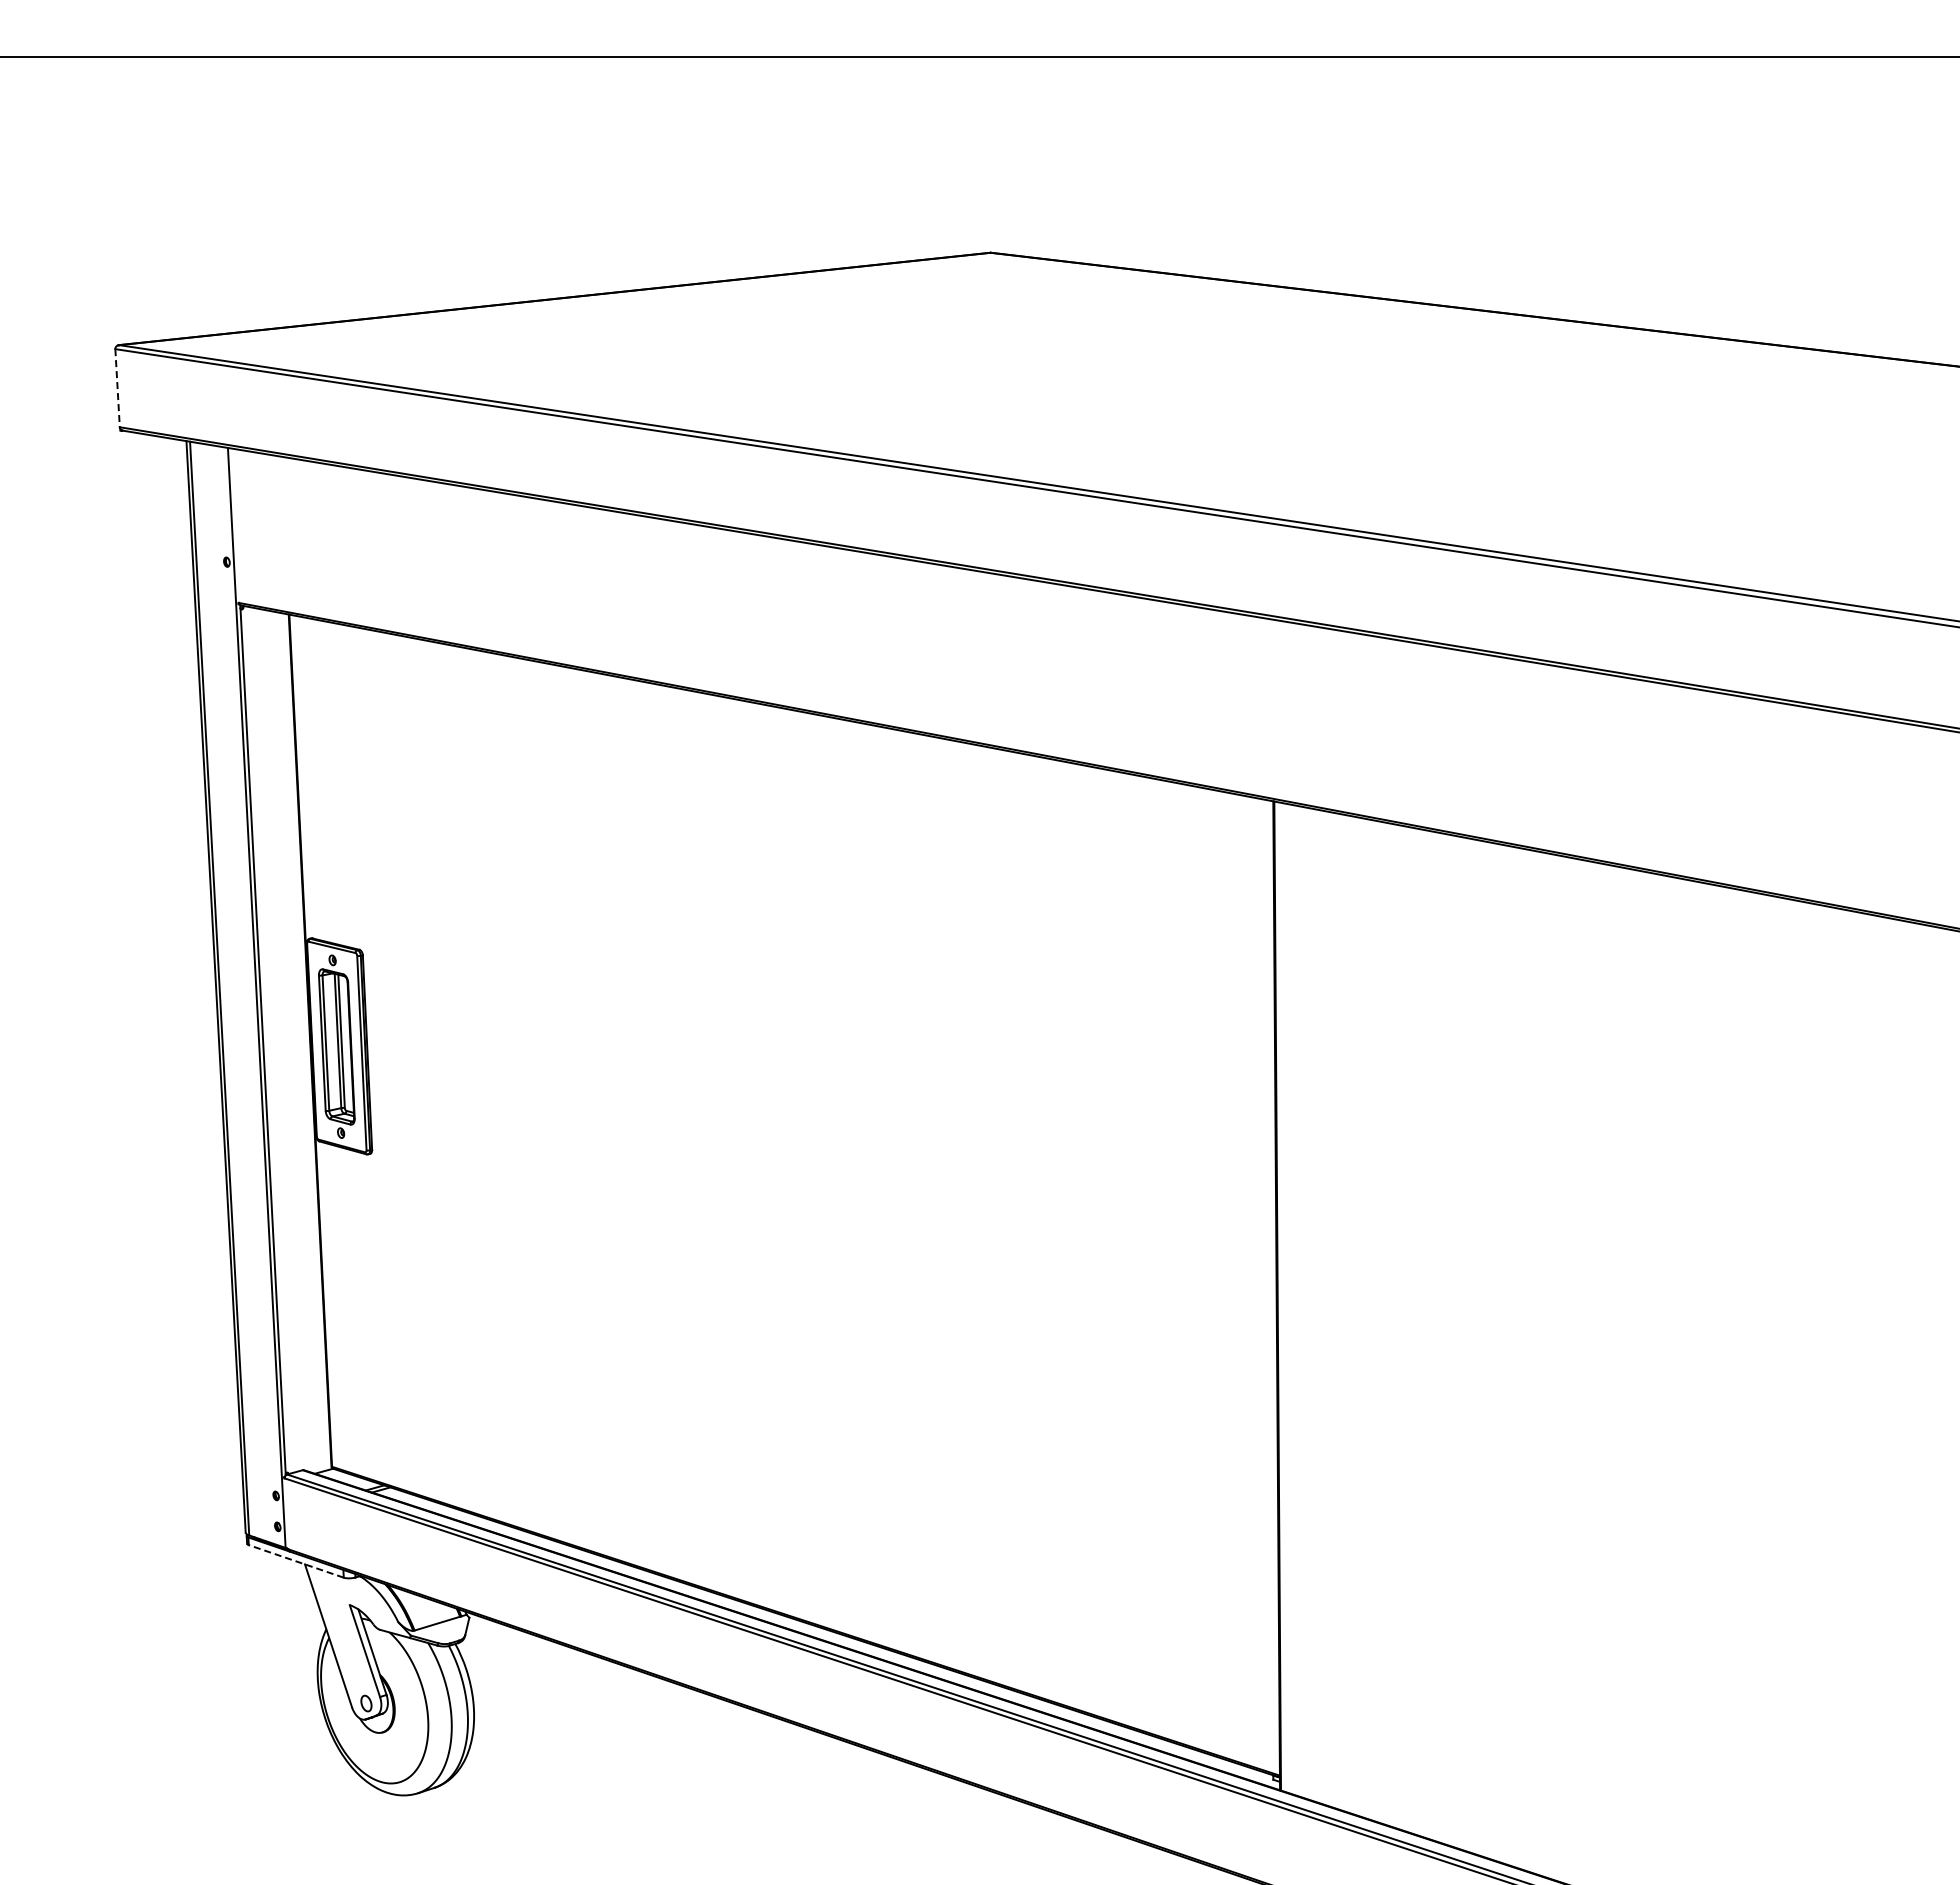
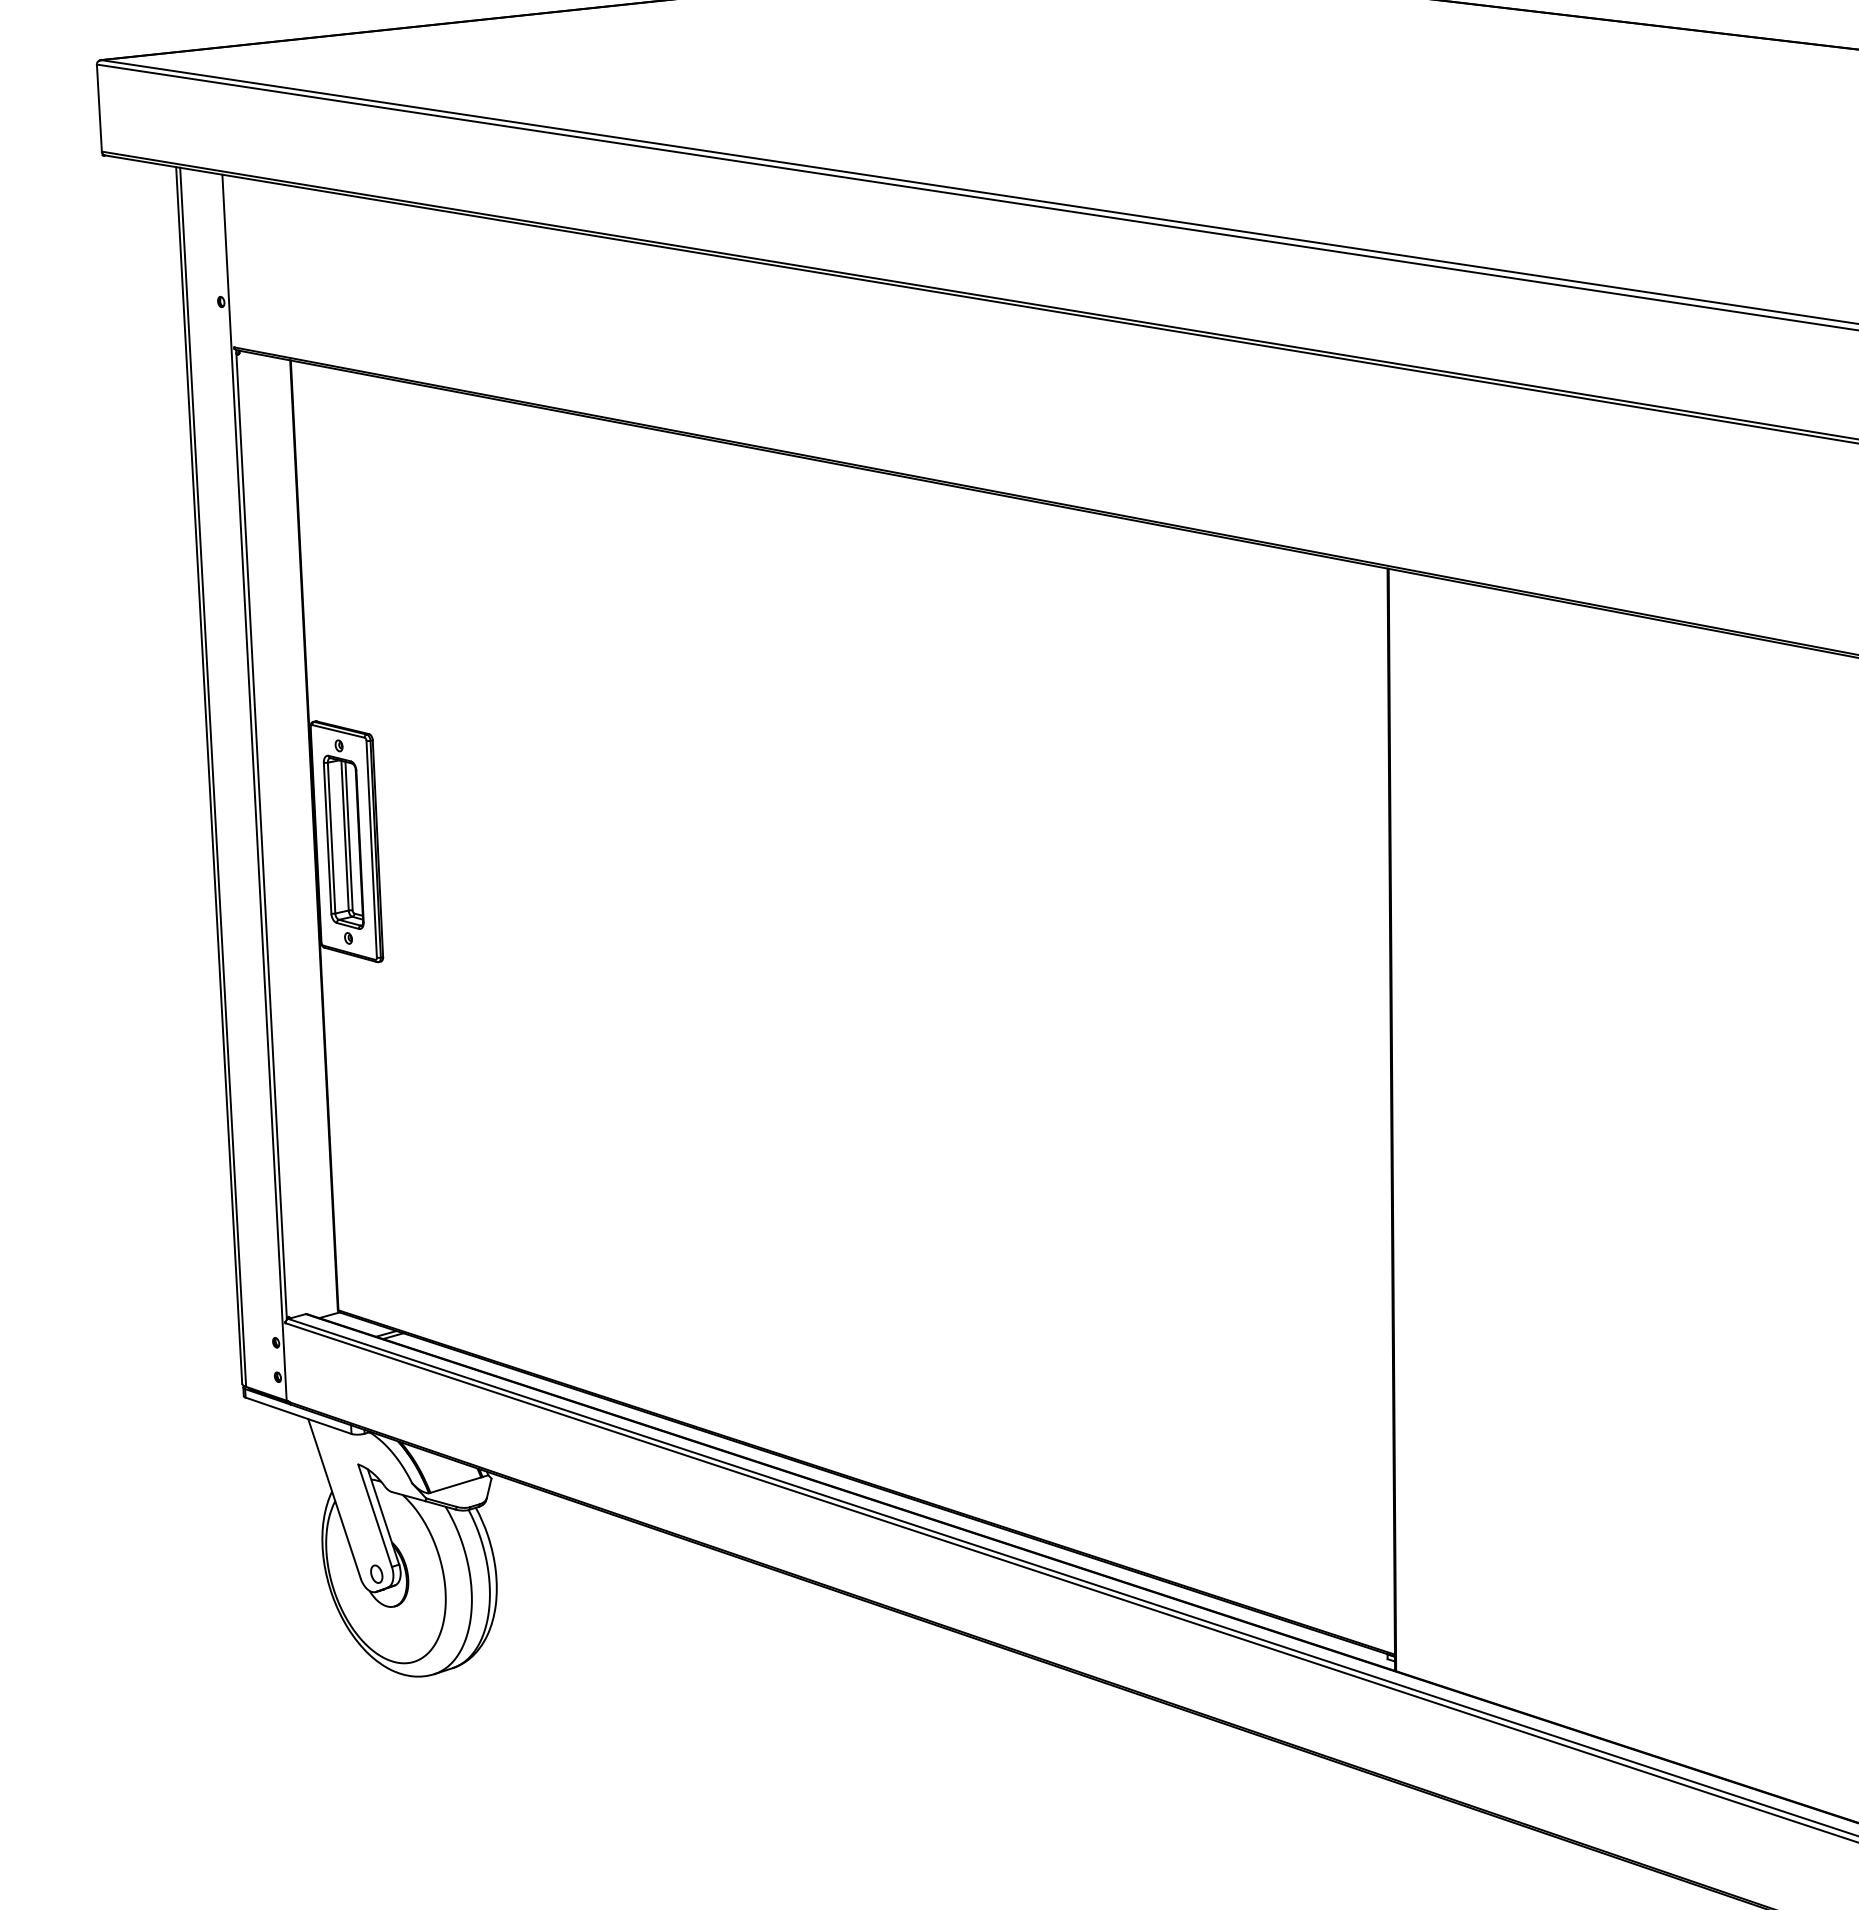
line: (117, 388) -> (99, 108), dashed -> solid
line: (295, 1561) -> (297, 1415), dashed -> solid

